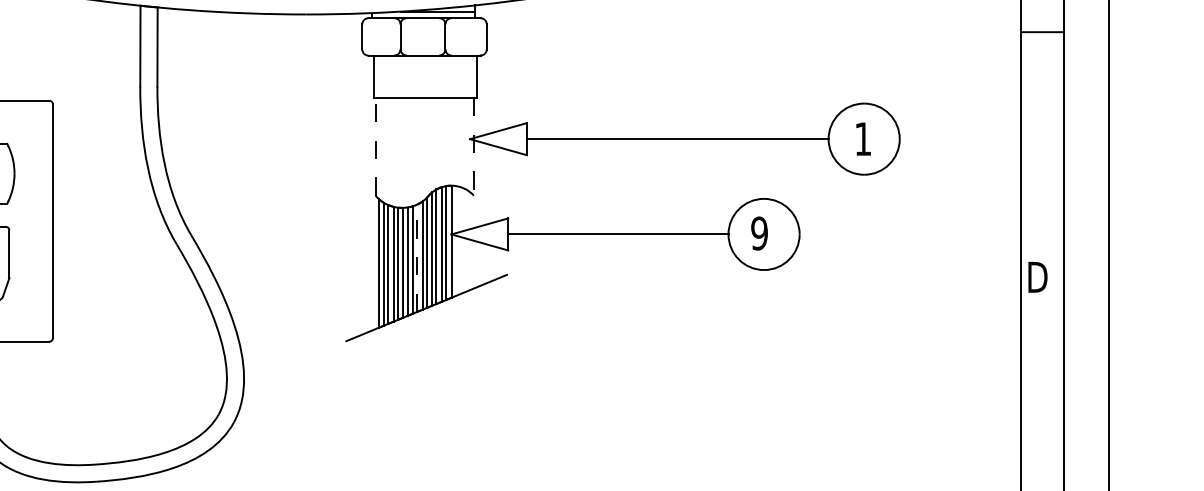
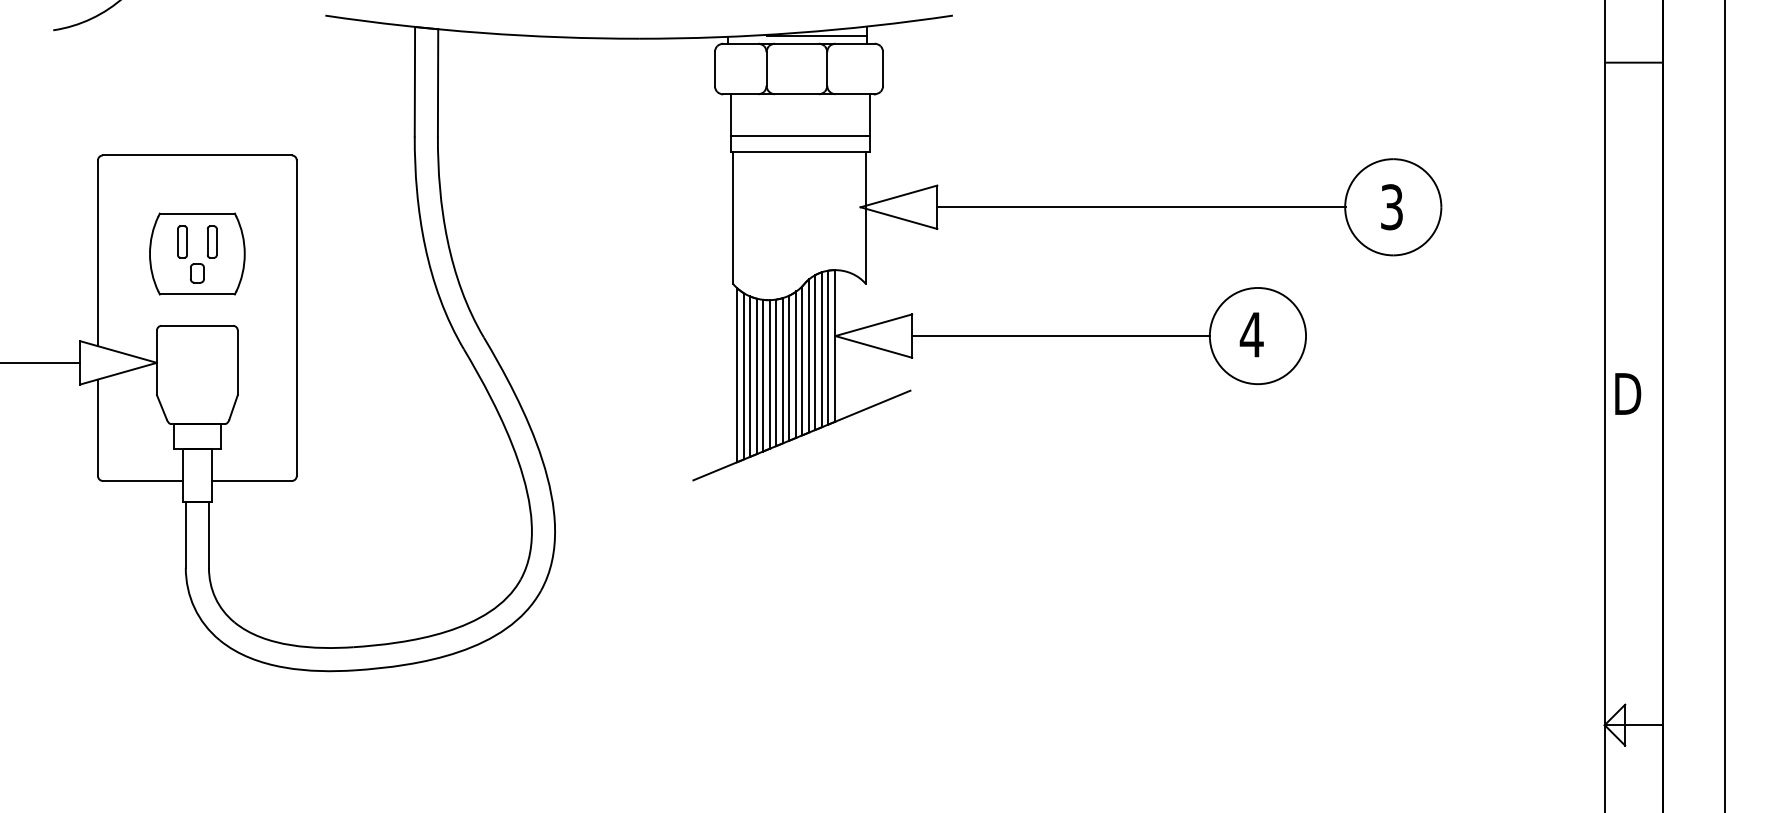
line: (425, 86) -> (800, 135), added
text: (862, 139) -> (1391, 207), 1 -> 3
line: (375, 146) -> (732, 217), dashed -> solid
line: (473, 147) -> (865, 218), dashed -> solid
text: (759, 233) -> (1251, 334), 9 -> 4
line: (416, 258) -> (788, 368), dashed -> solid

